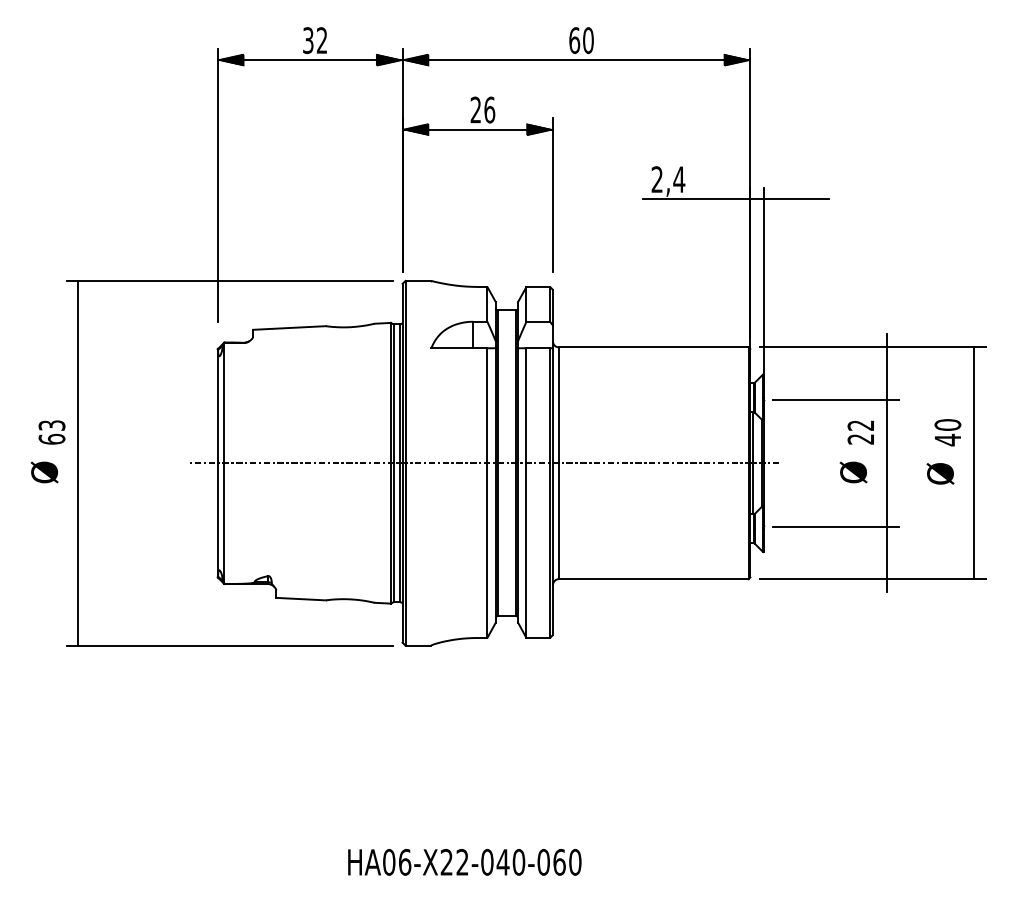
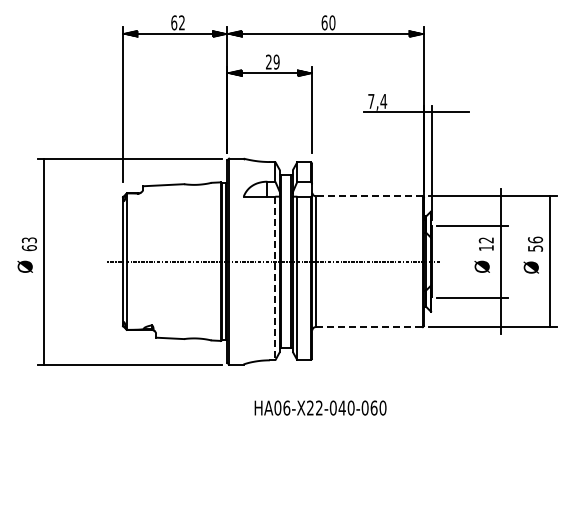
text: (308, 39) -> (174, 22), 32 -> 62
text: (489, 108) -> (276, 61), 26 -> 29
text: (657, 177) -> (371, 100), 2,4 -> 7,4
line: (654, 347) -> (369, 196), solid -> dashed
text: (947, 432) -> (535, 244), 40 -> 56
text: (859, 439) -> (485, 248), 22 -> 12
line: (487, 493) -> (275, 278), solid -> dashed
line: (654, 579) -> (369, 327), solid -> dashed
text: (464, 861) -> (320, 407), moved

